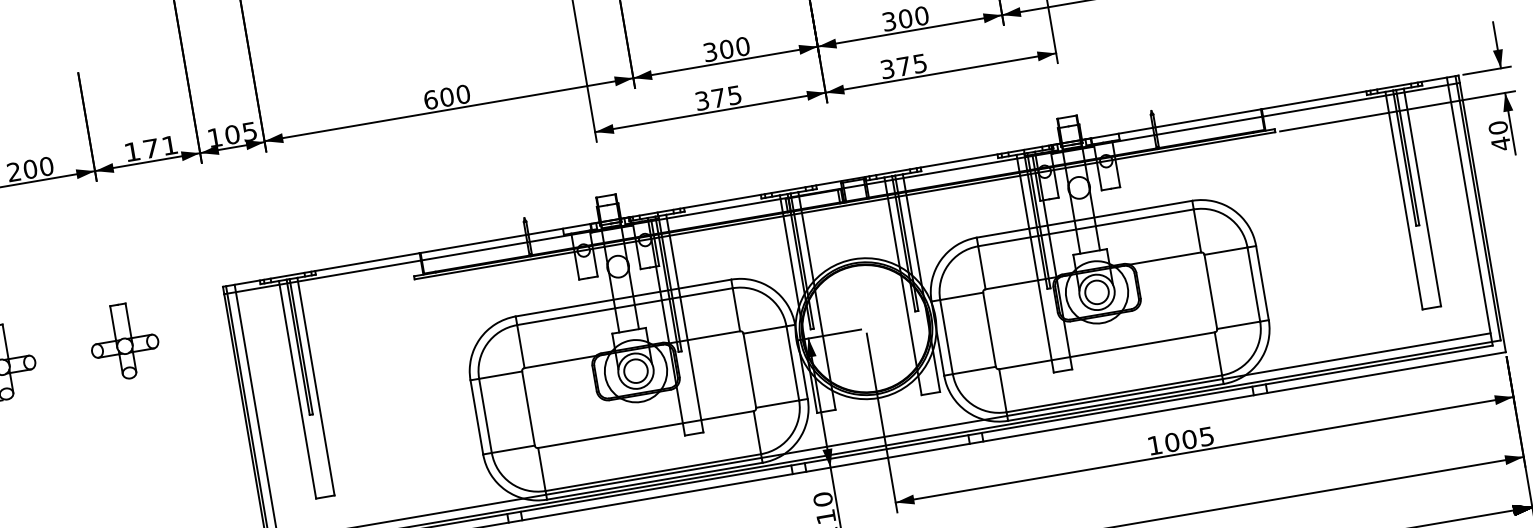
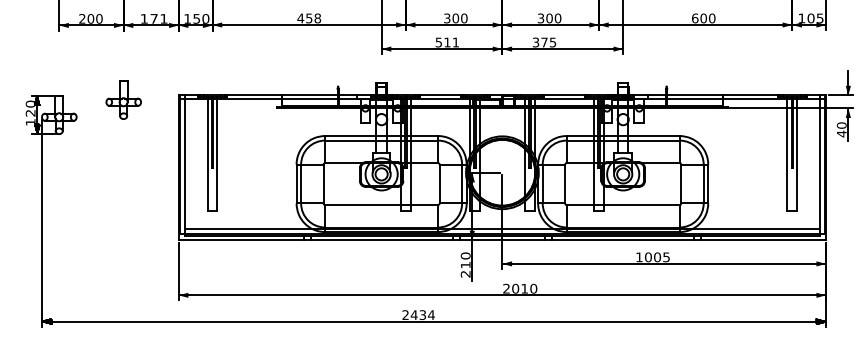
text: (447, 97) -> (309, 18), 600 -> 458
text: (718, 98) -> (447, 42), 375 -> 511
text: (241, 132) -> (201, 18), 105 -> 150
part: (123, 341) -> (123, 99), moved

